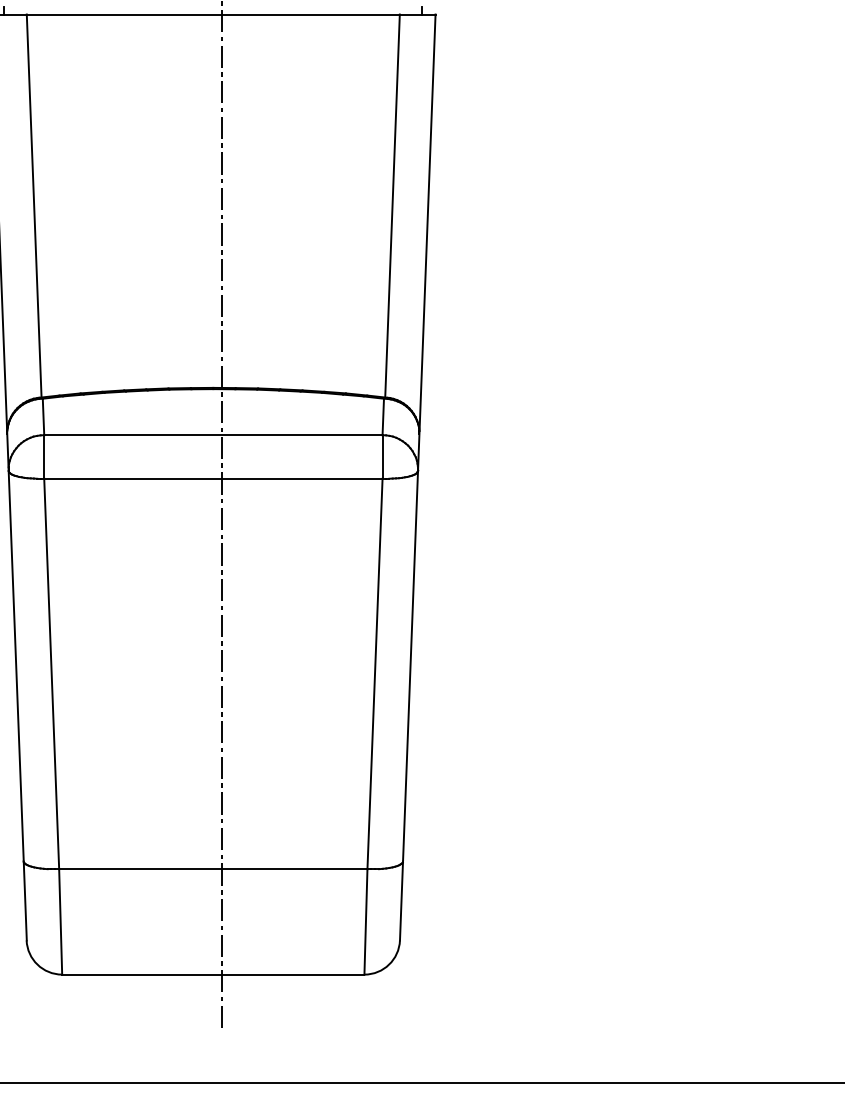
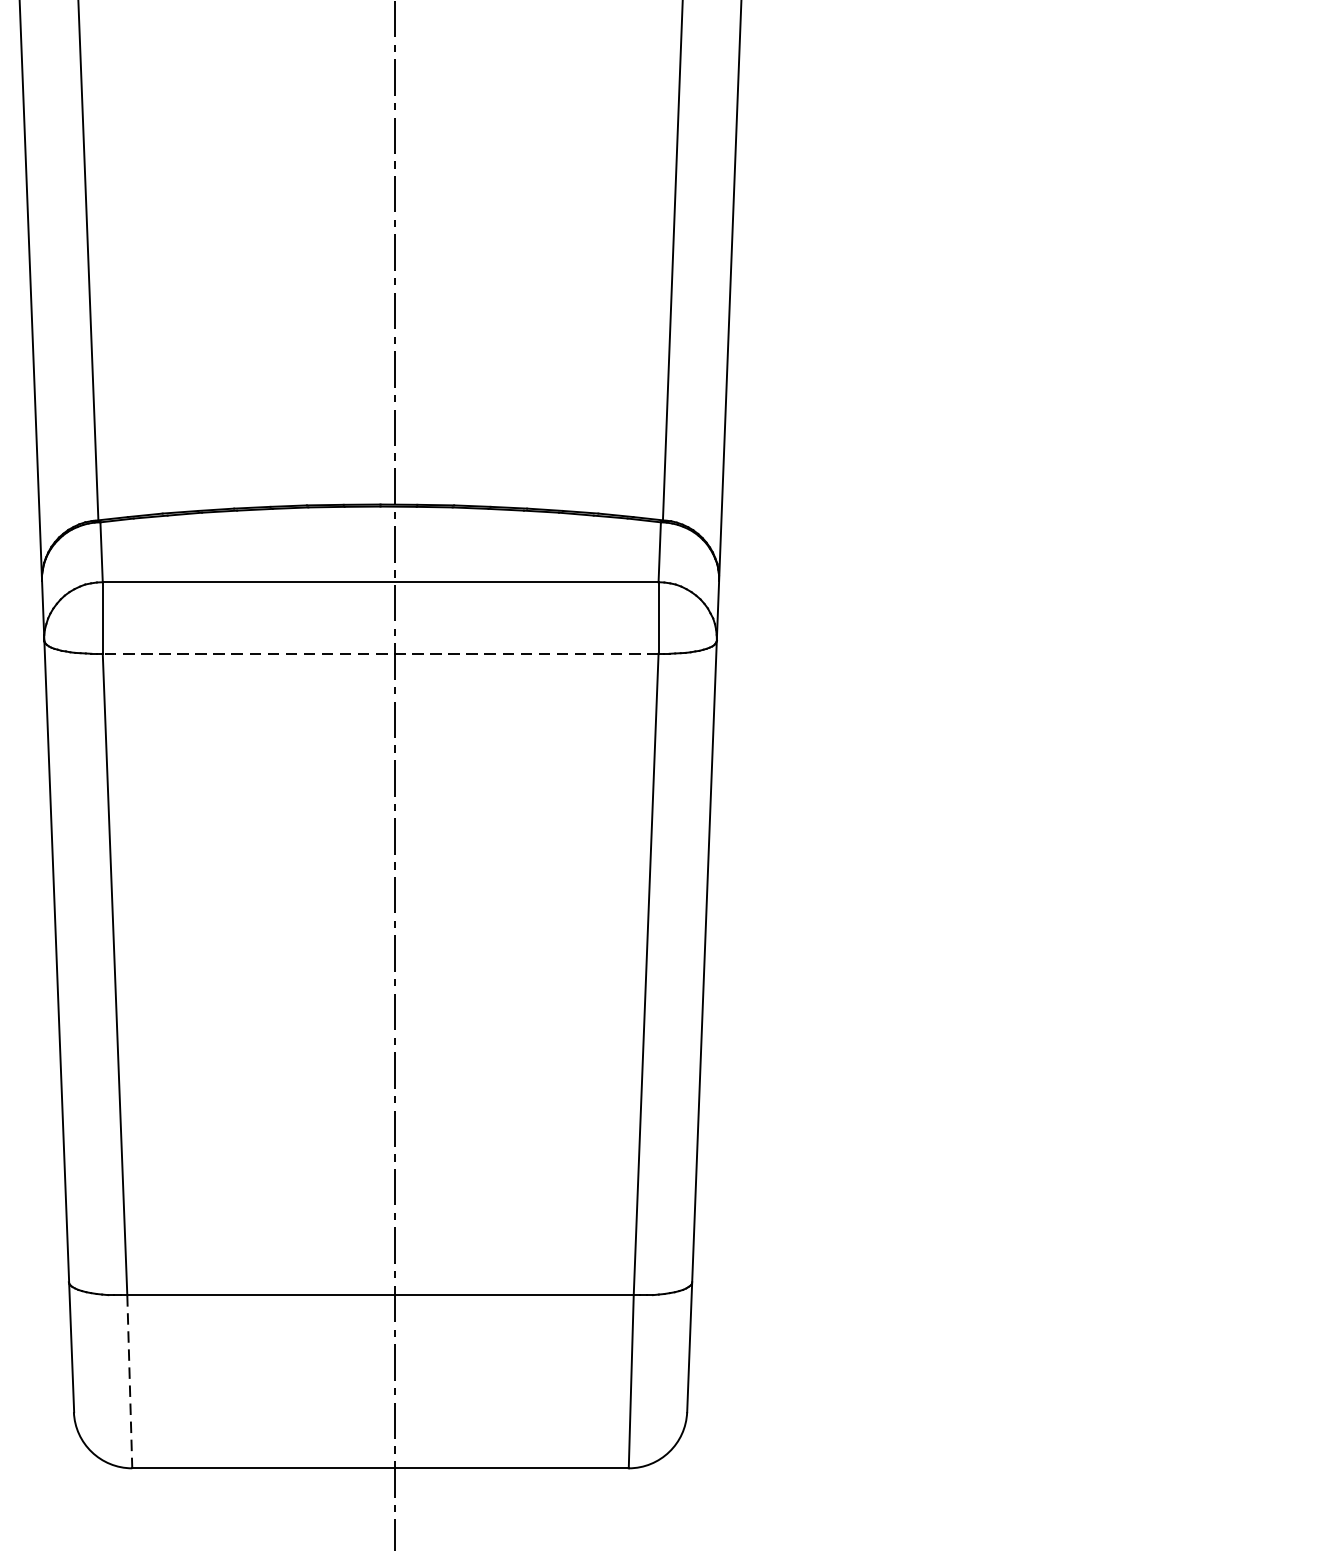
line: (212, 478) -> (379, 653), solid -> dashed
line: (60, 921) -> (129, 1381), solid -> dashed

